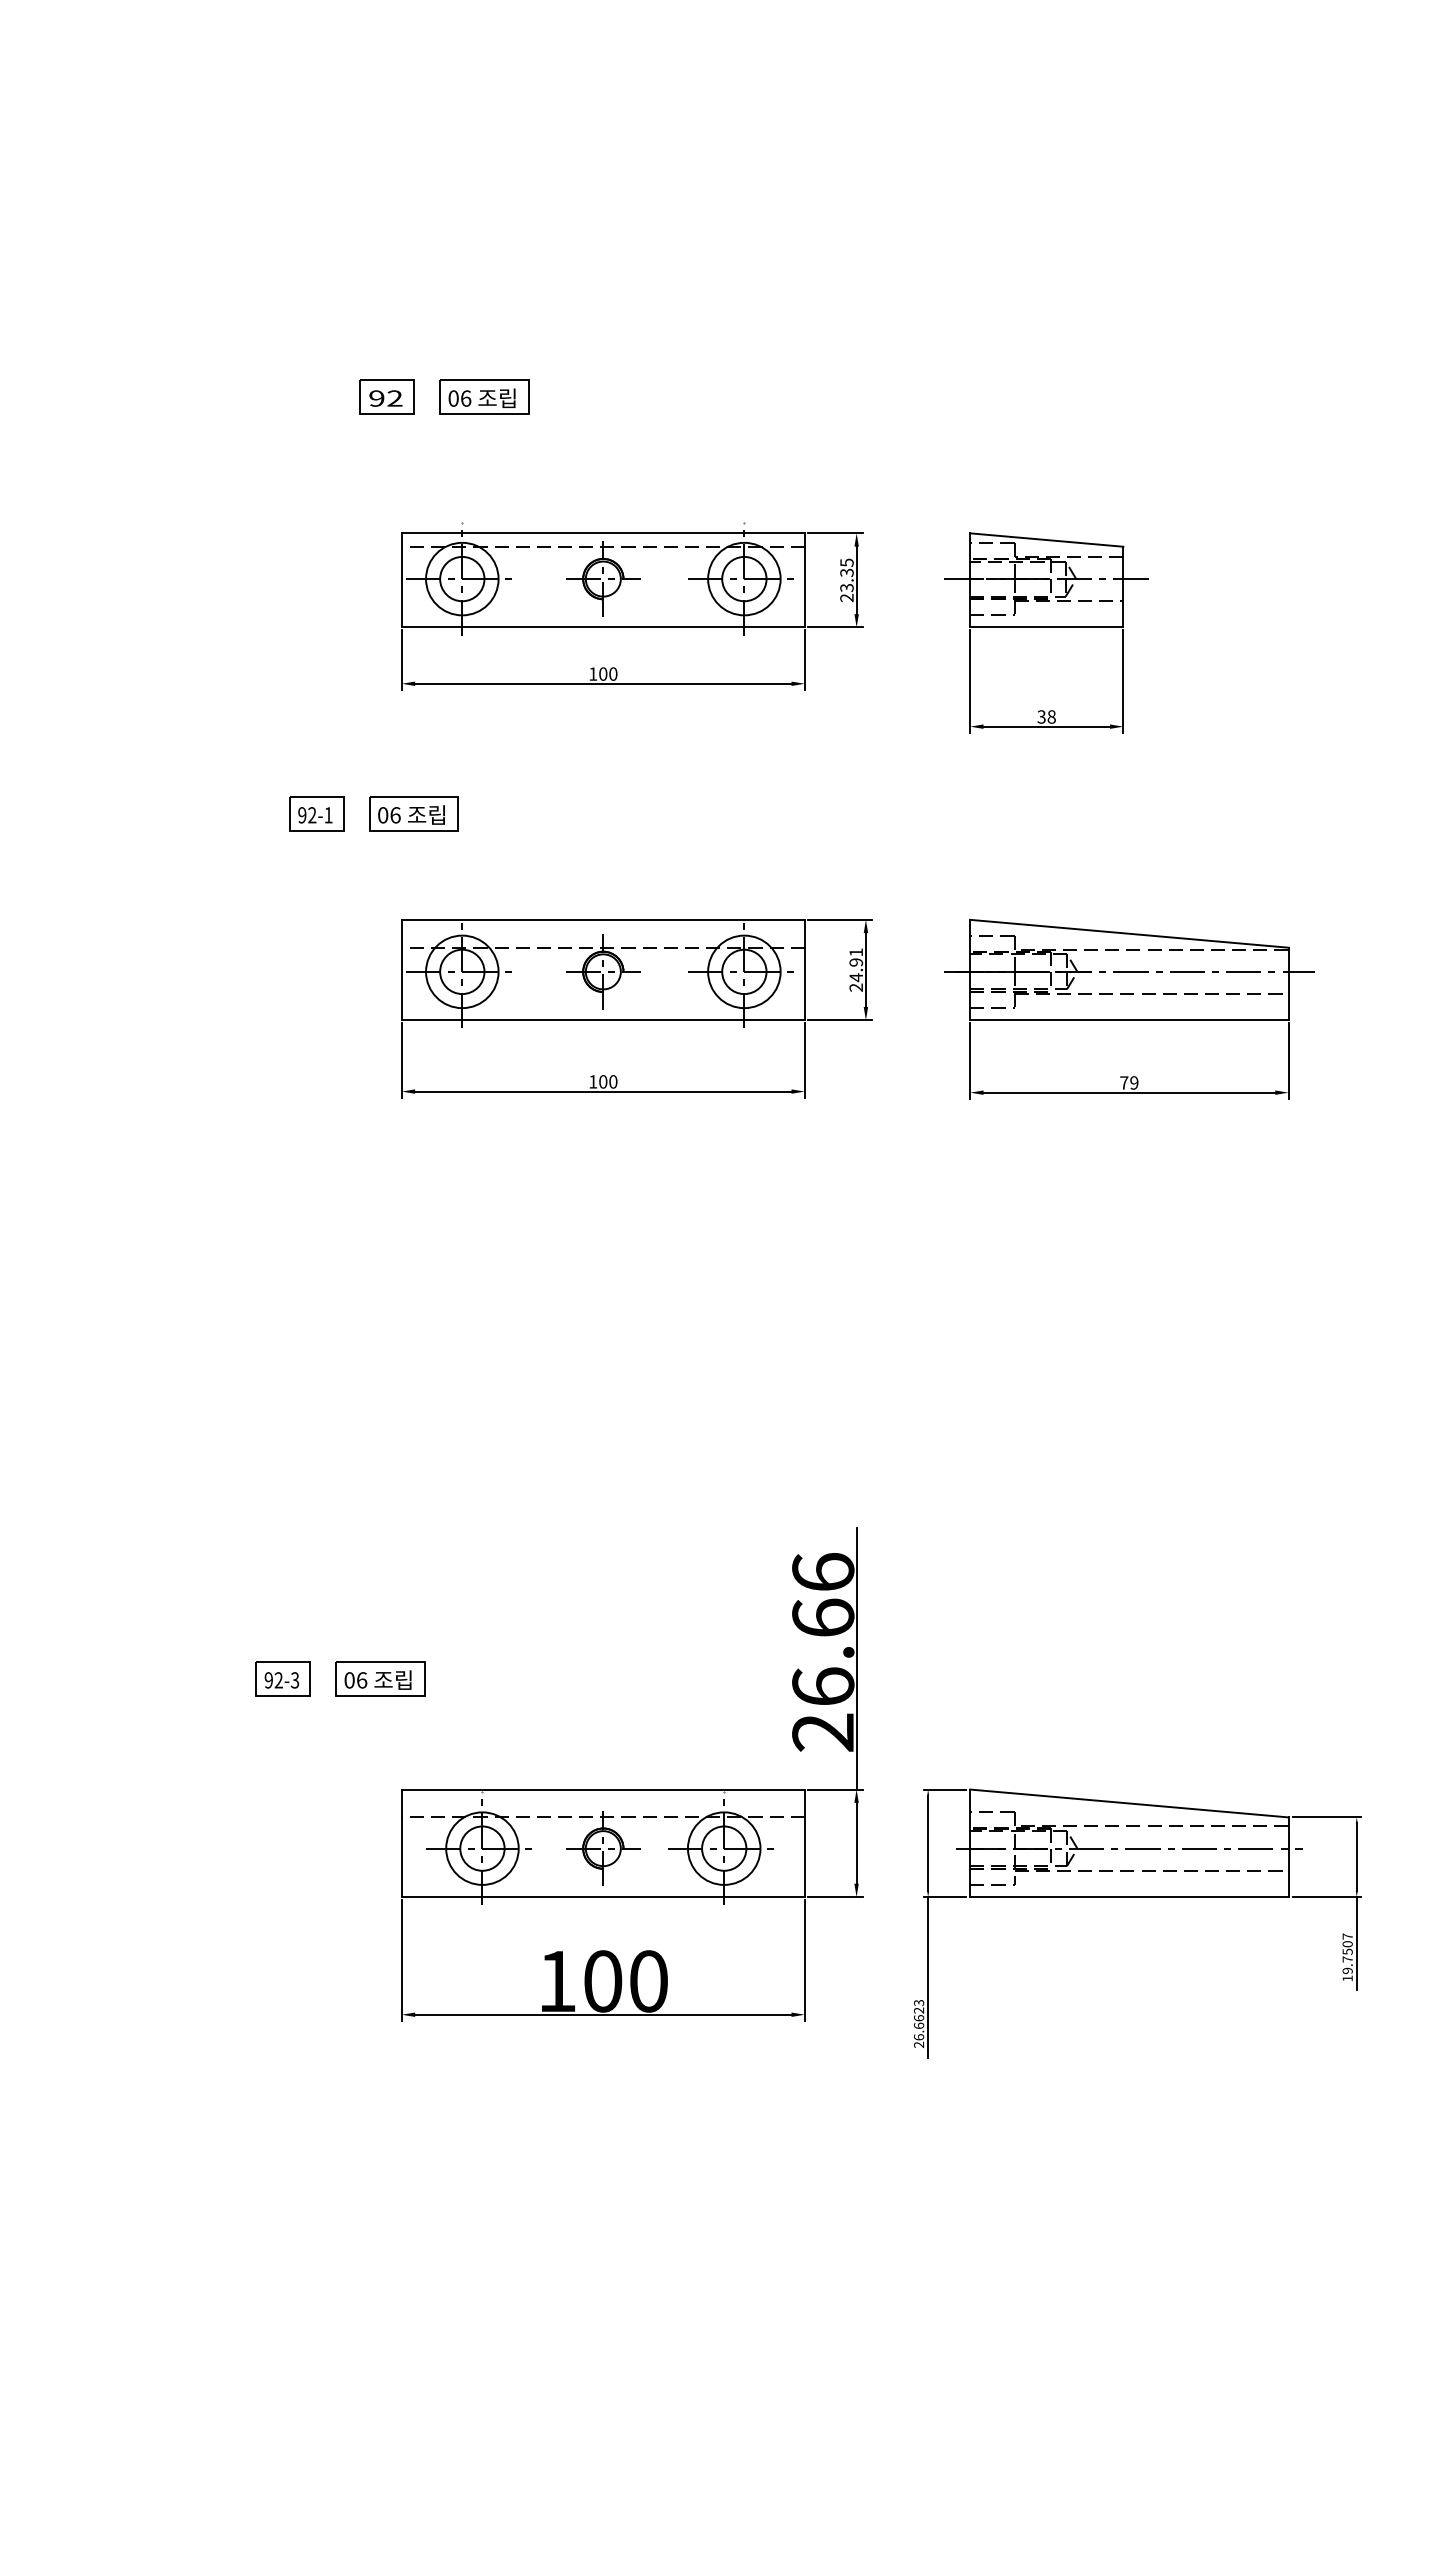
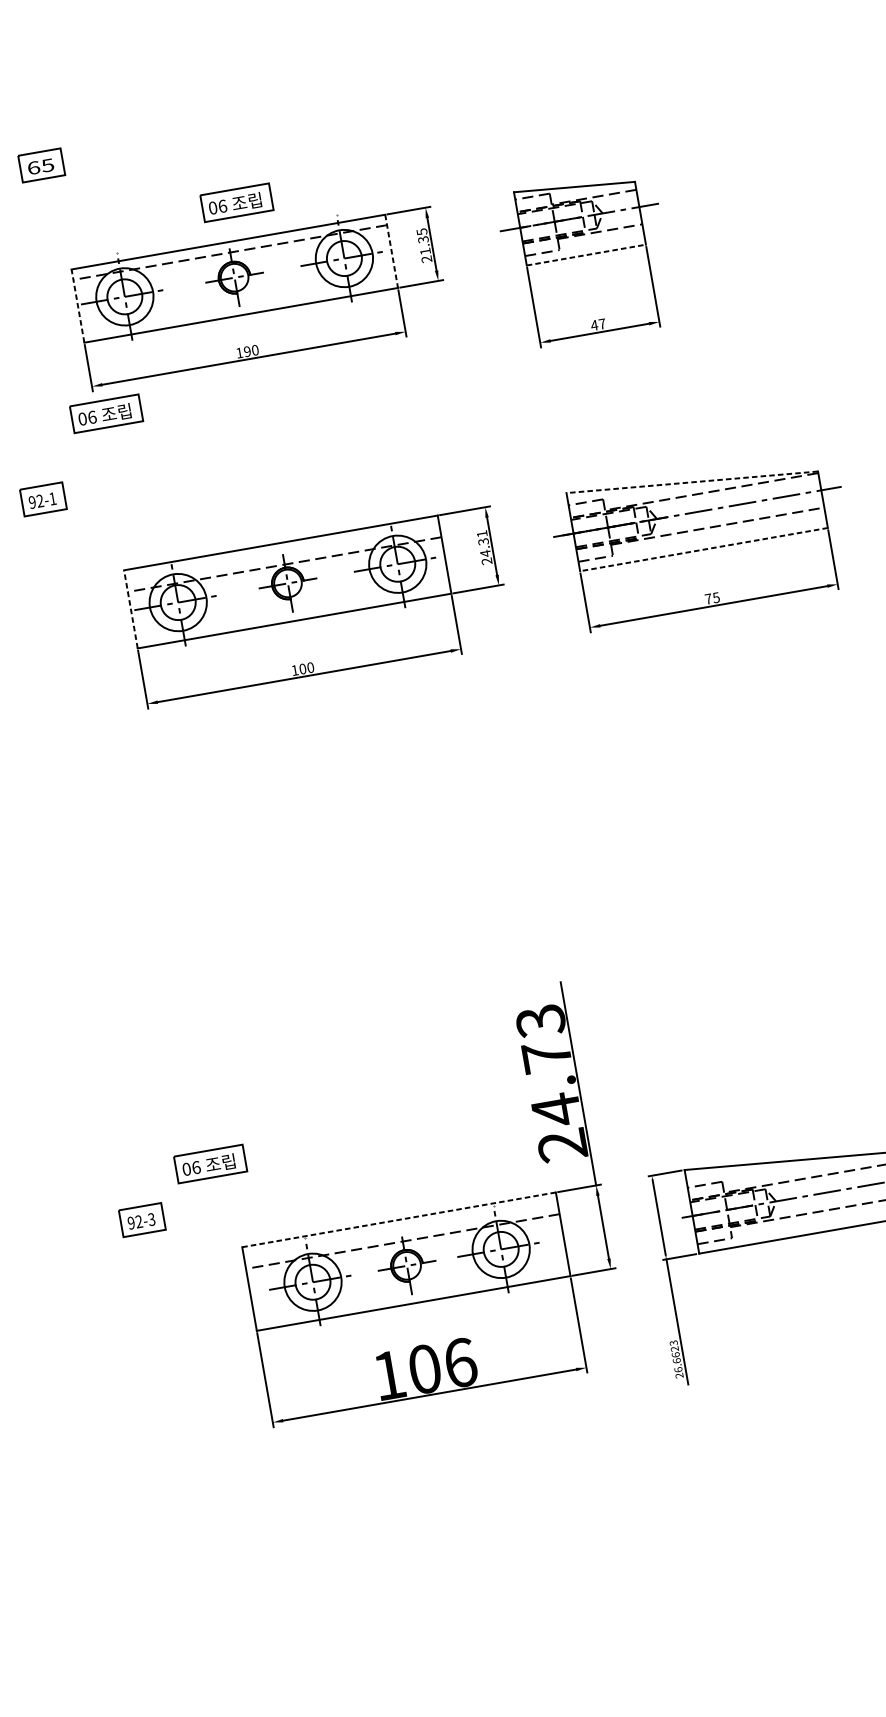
part: (484, 396) -> (236, 202), moved
text: (385, 398) -> (40, 166), 92 -> 65
line: (401, 579) -> (77, 305), solid -> dashed
line: (804, 580) -> (391, 251), solid -> dashed
text: (846, 588) -> (425, 251), 23.35 -> 21.35
line: (1046, 627) -> (586, 255), solid -> dashed
text: (603, 673) -> (247, 351), 100 -> 190
text: (1046, 716) -> (598, 324), 38 -> 47
part: (413, 813) -> (106, 413), moved
line: (1129, 933) -> (692, 482), solid -> dashed
text: (855, 962) -> (482, 541), 24.91 -> 24.31
line: (401, 969) -> (130, 608), solid -> dashed
line: (1128, 1020) -> (703, 549), solid -> dashed
text: (1134, 1082) -> (716, 597), 79 -> 75
text: (823, 1630) -> (548, 1066), 26.66 -> 24.73
part: (282, 1678) -> (141, 1219), moved
line: (603, 1789) -> (399, 1219), solid -> dashed
text: (649, 1981) -> (461, 1362), 100 -> 106

